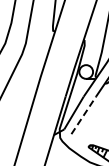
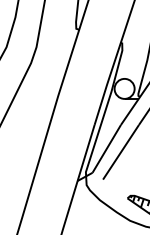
line: (84, 114) -> (122, 150), dashed -> solid

